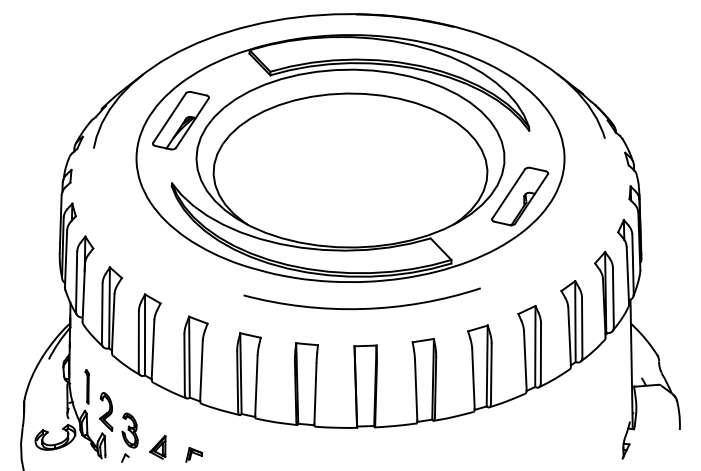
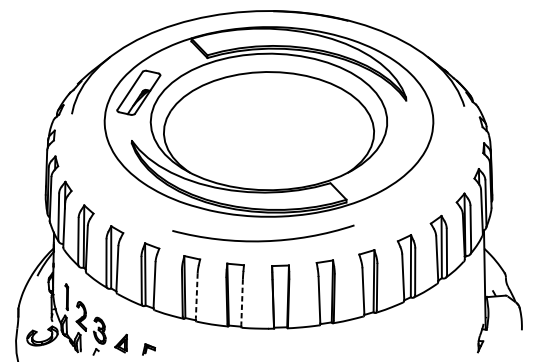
part: (519, 196) -> (398, 151), removed
arc: (361, 308) -> (262, 240), moved
line: (256, 385) -> (196, 296), solid -> dashed
line: (315, 393) -> (242, 302), solid -> dashed

